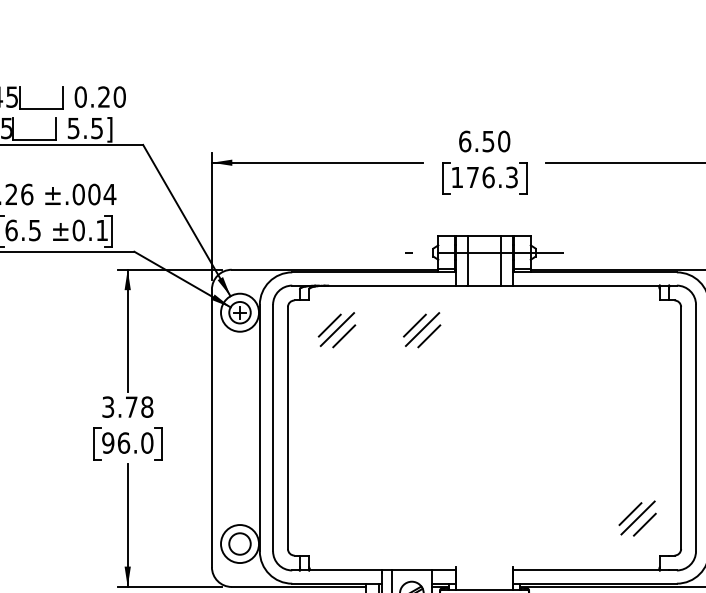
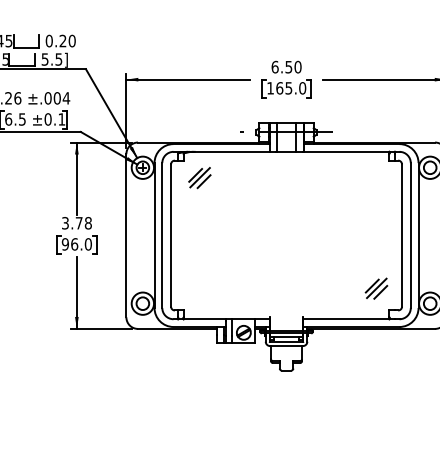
text: (492, 177) -> (291, 88), 176.3 -> 165.0
part: (421, 330) -> (249, 178), removed

